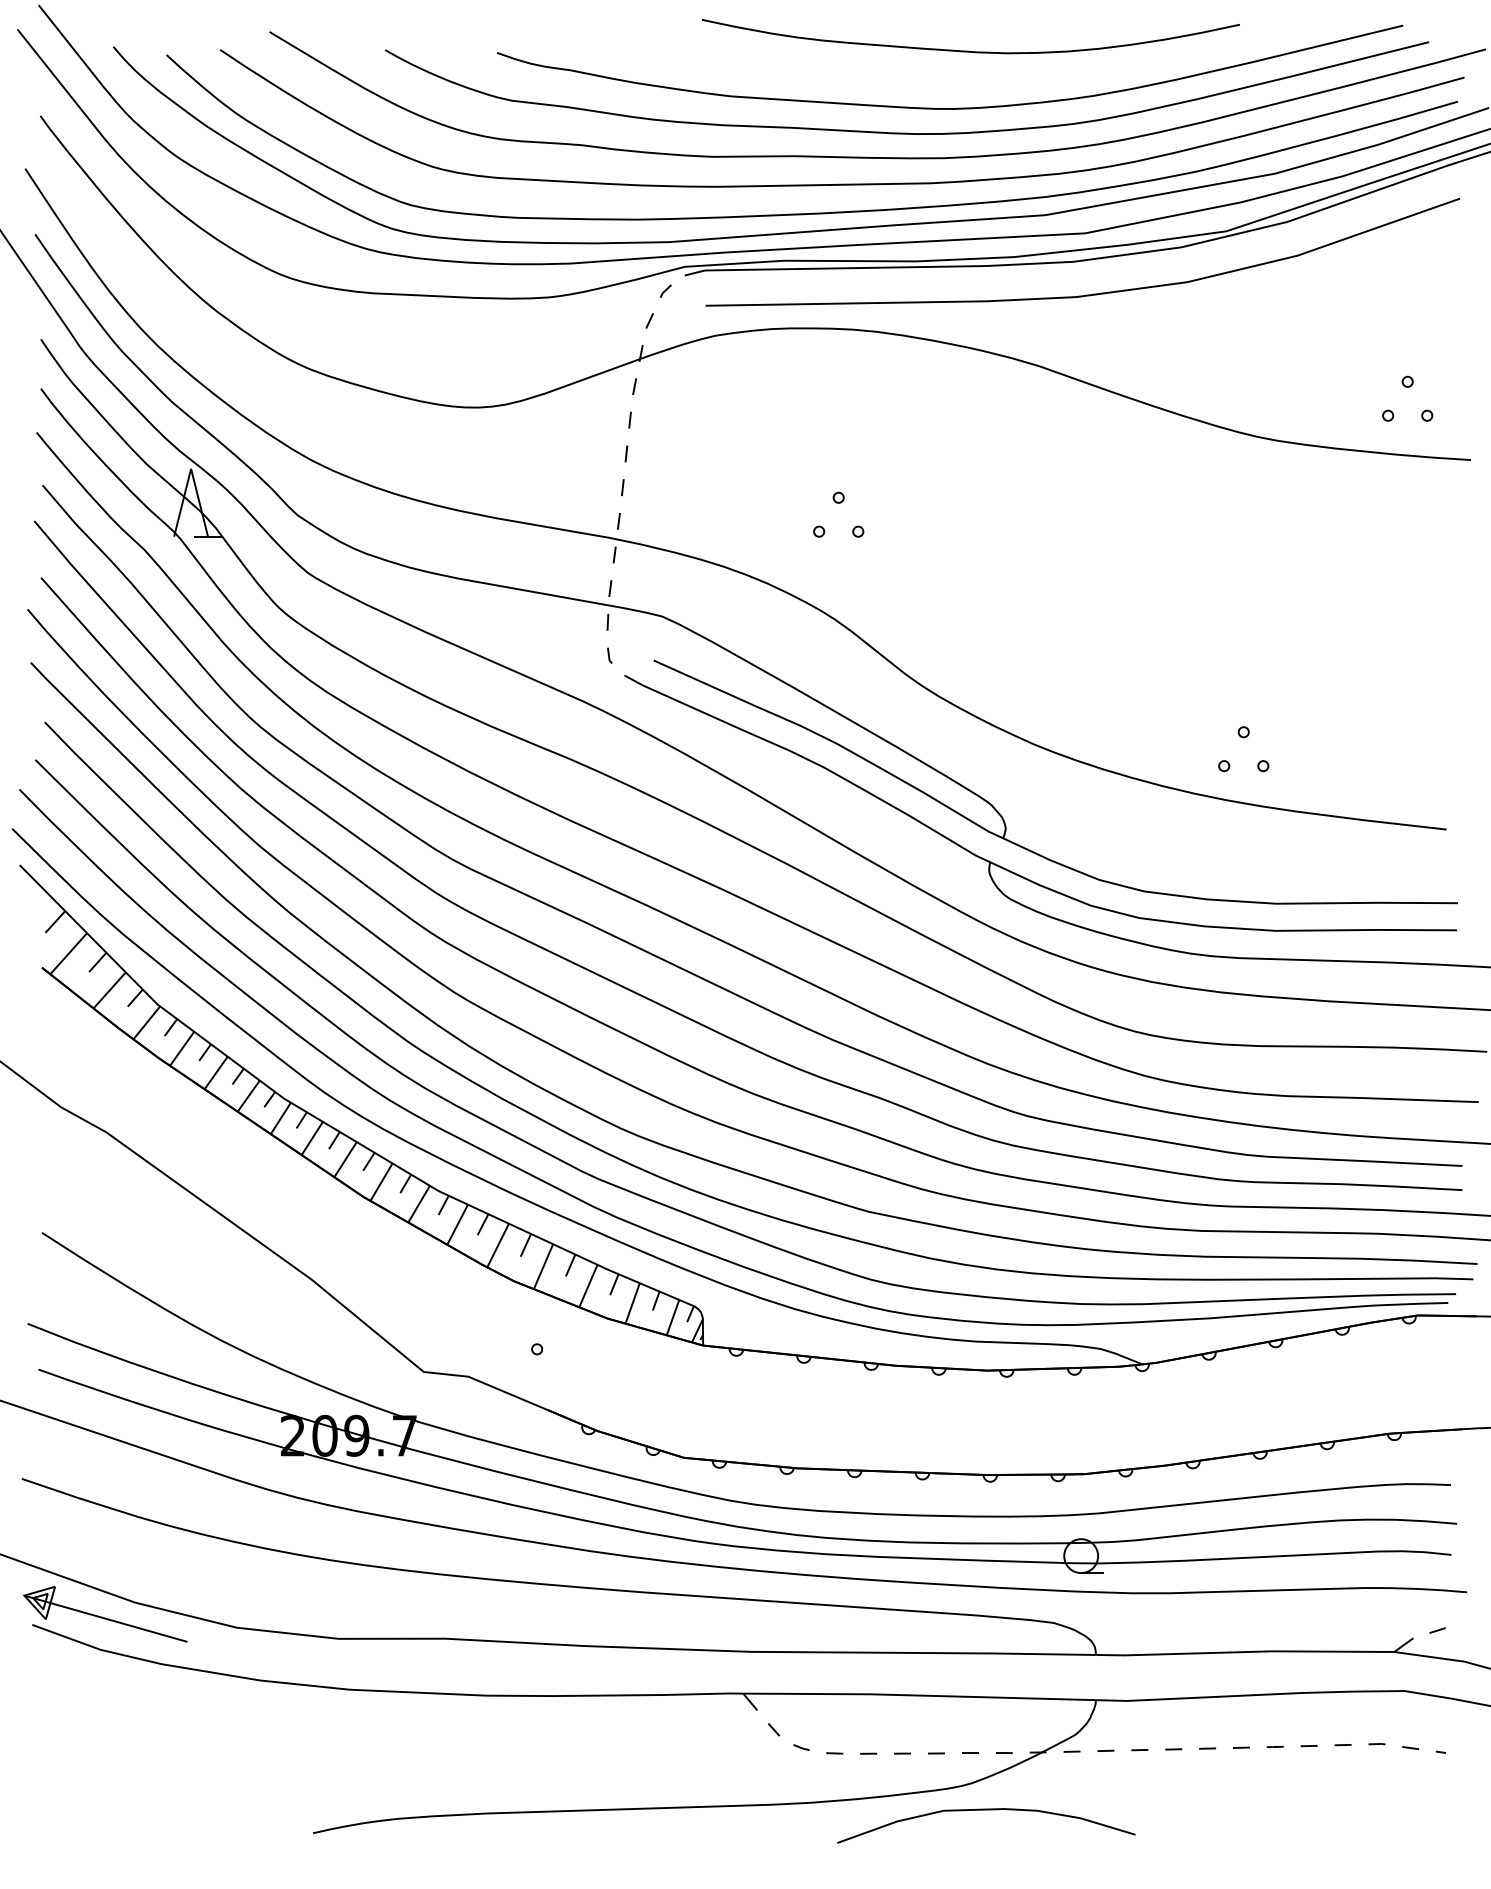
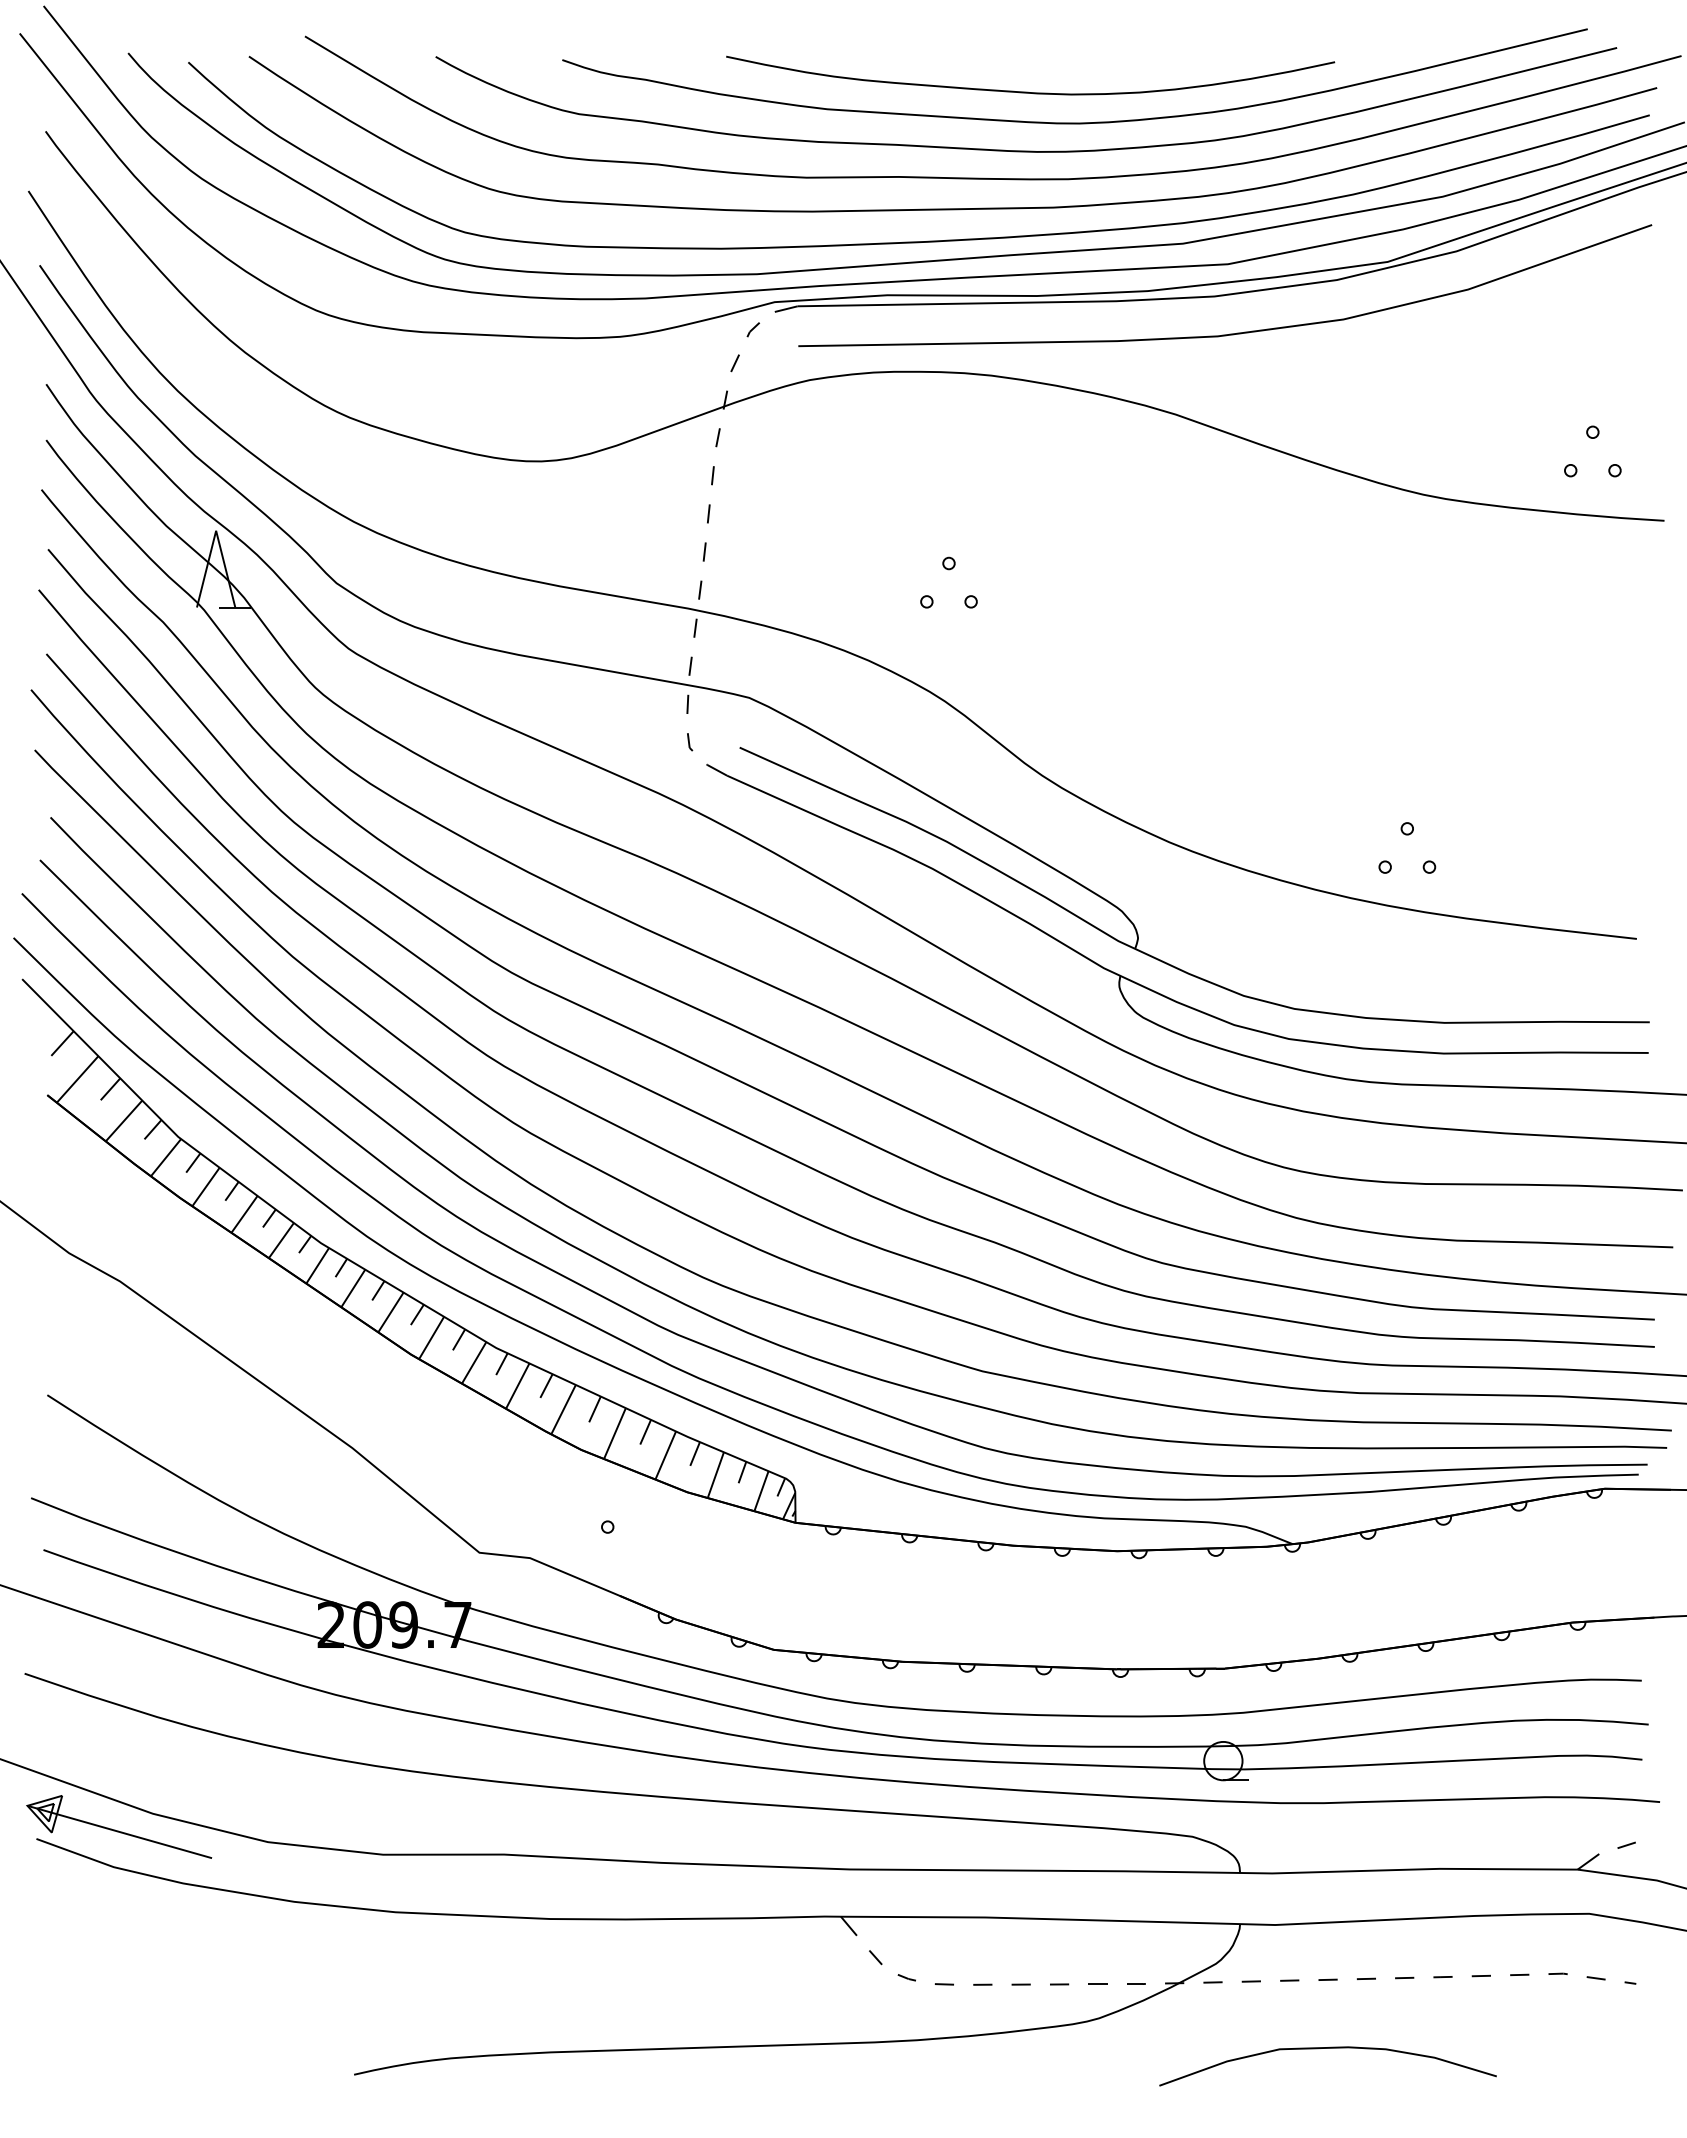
curve: (969, 50) -> (1028, 91), moved
curve: (985, 1810) -> (1327, 2048), moved

